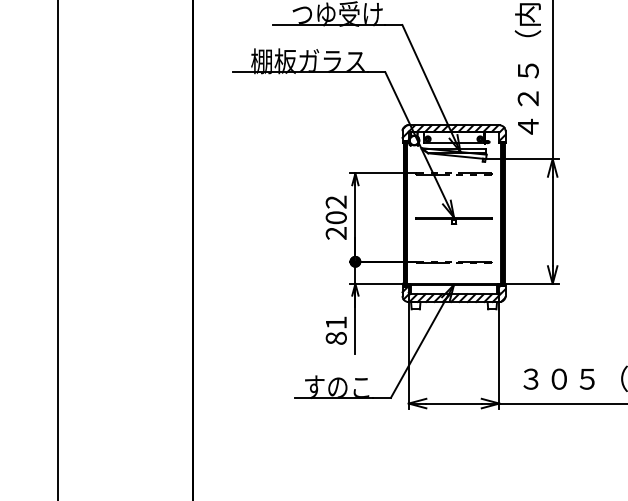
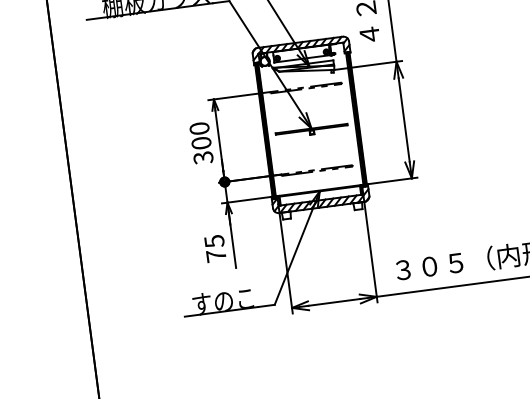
text: (335, 217) -> (200, 143), 202 -> 300
text: (335, 330) -> (214, 248), 81 -> 75

